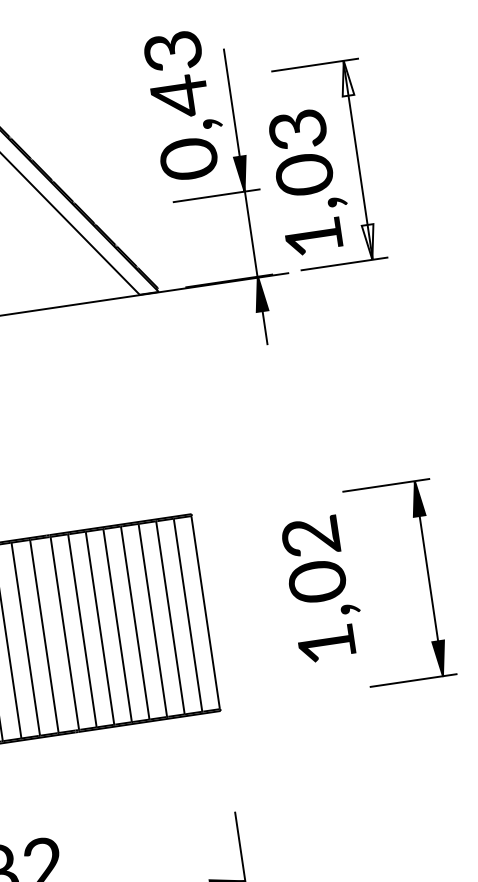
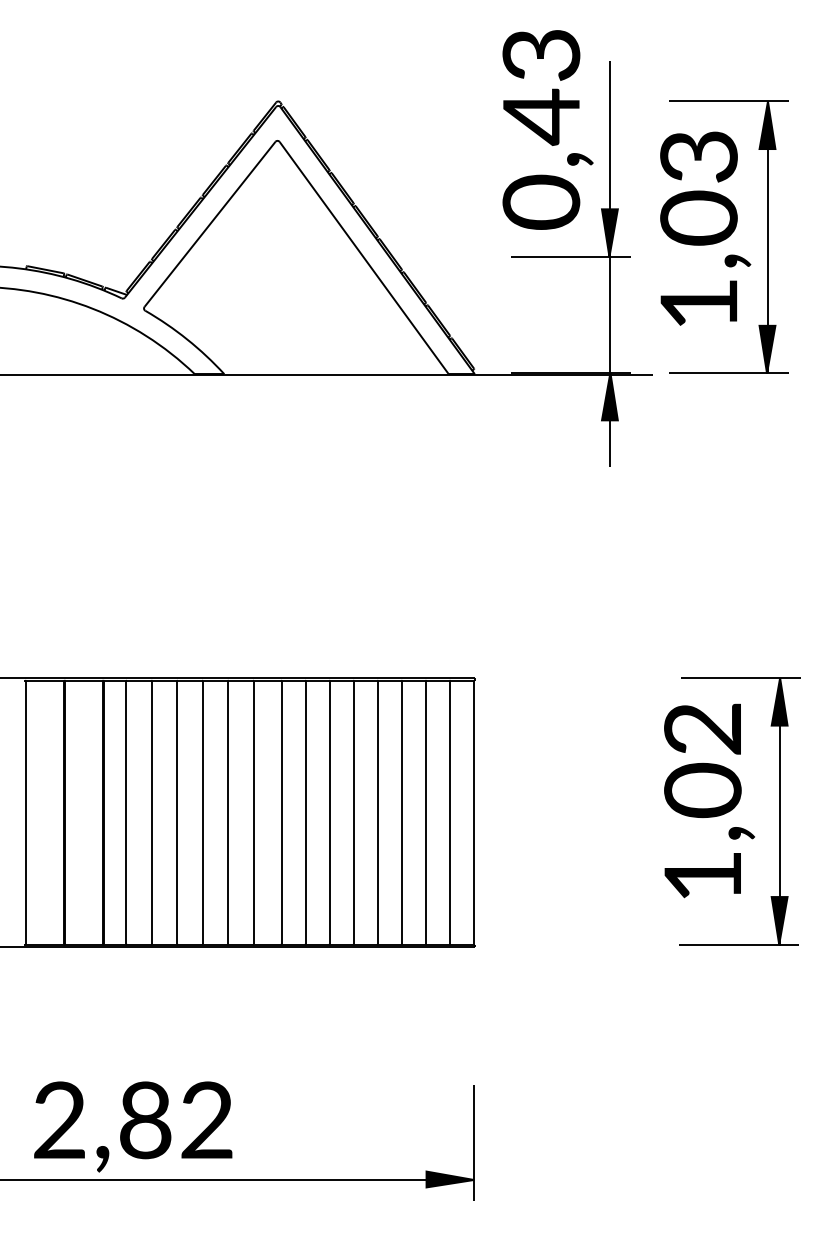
fill: (345, 78) -> (767, 125), added
text: (310, 181) -> (705, 228), moved
fill: (370, 242) -> (767, 349), added
text: (323, 588) -> (709, 800), moved

